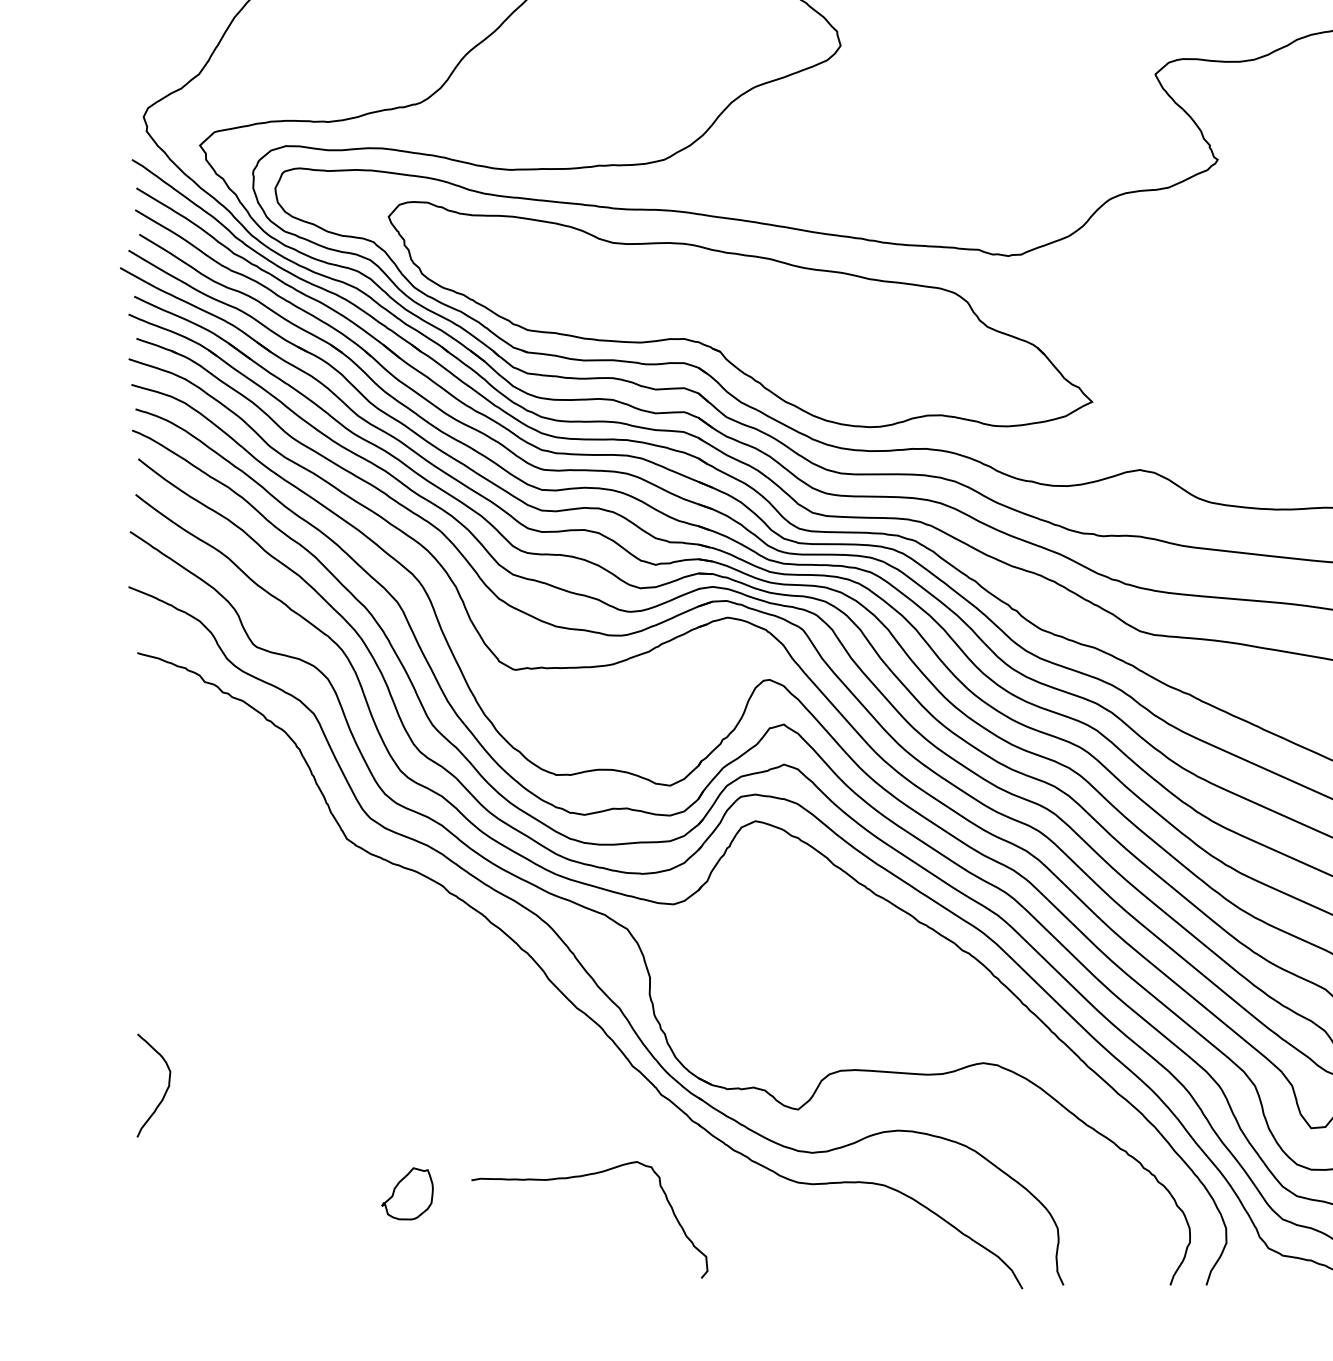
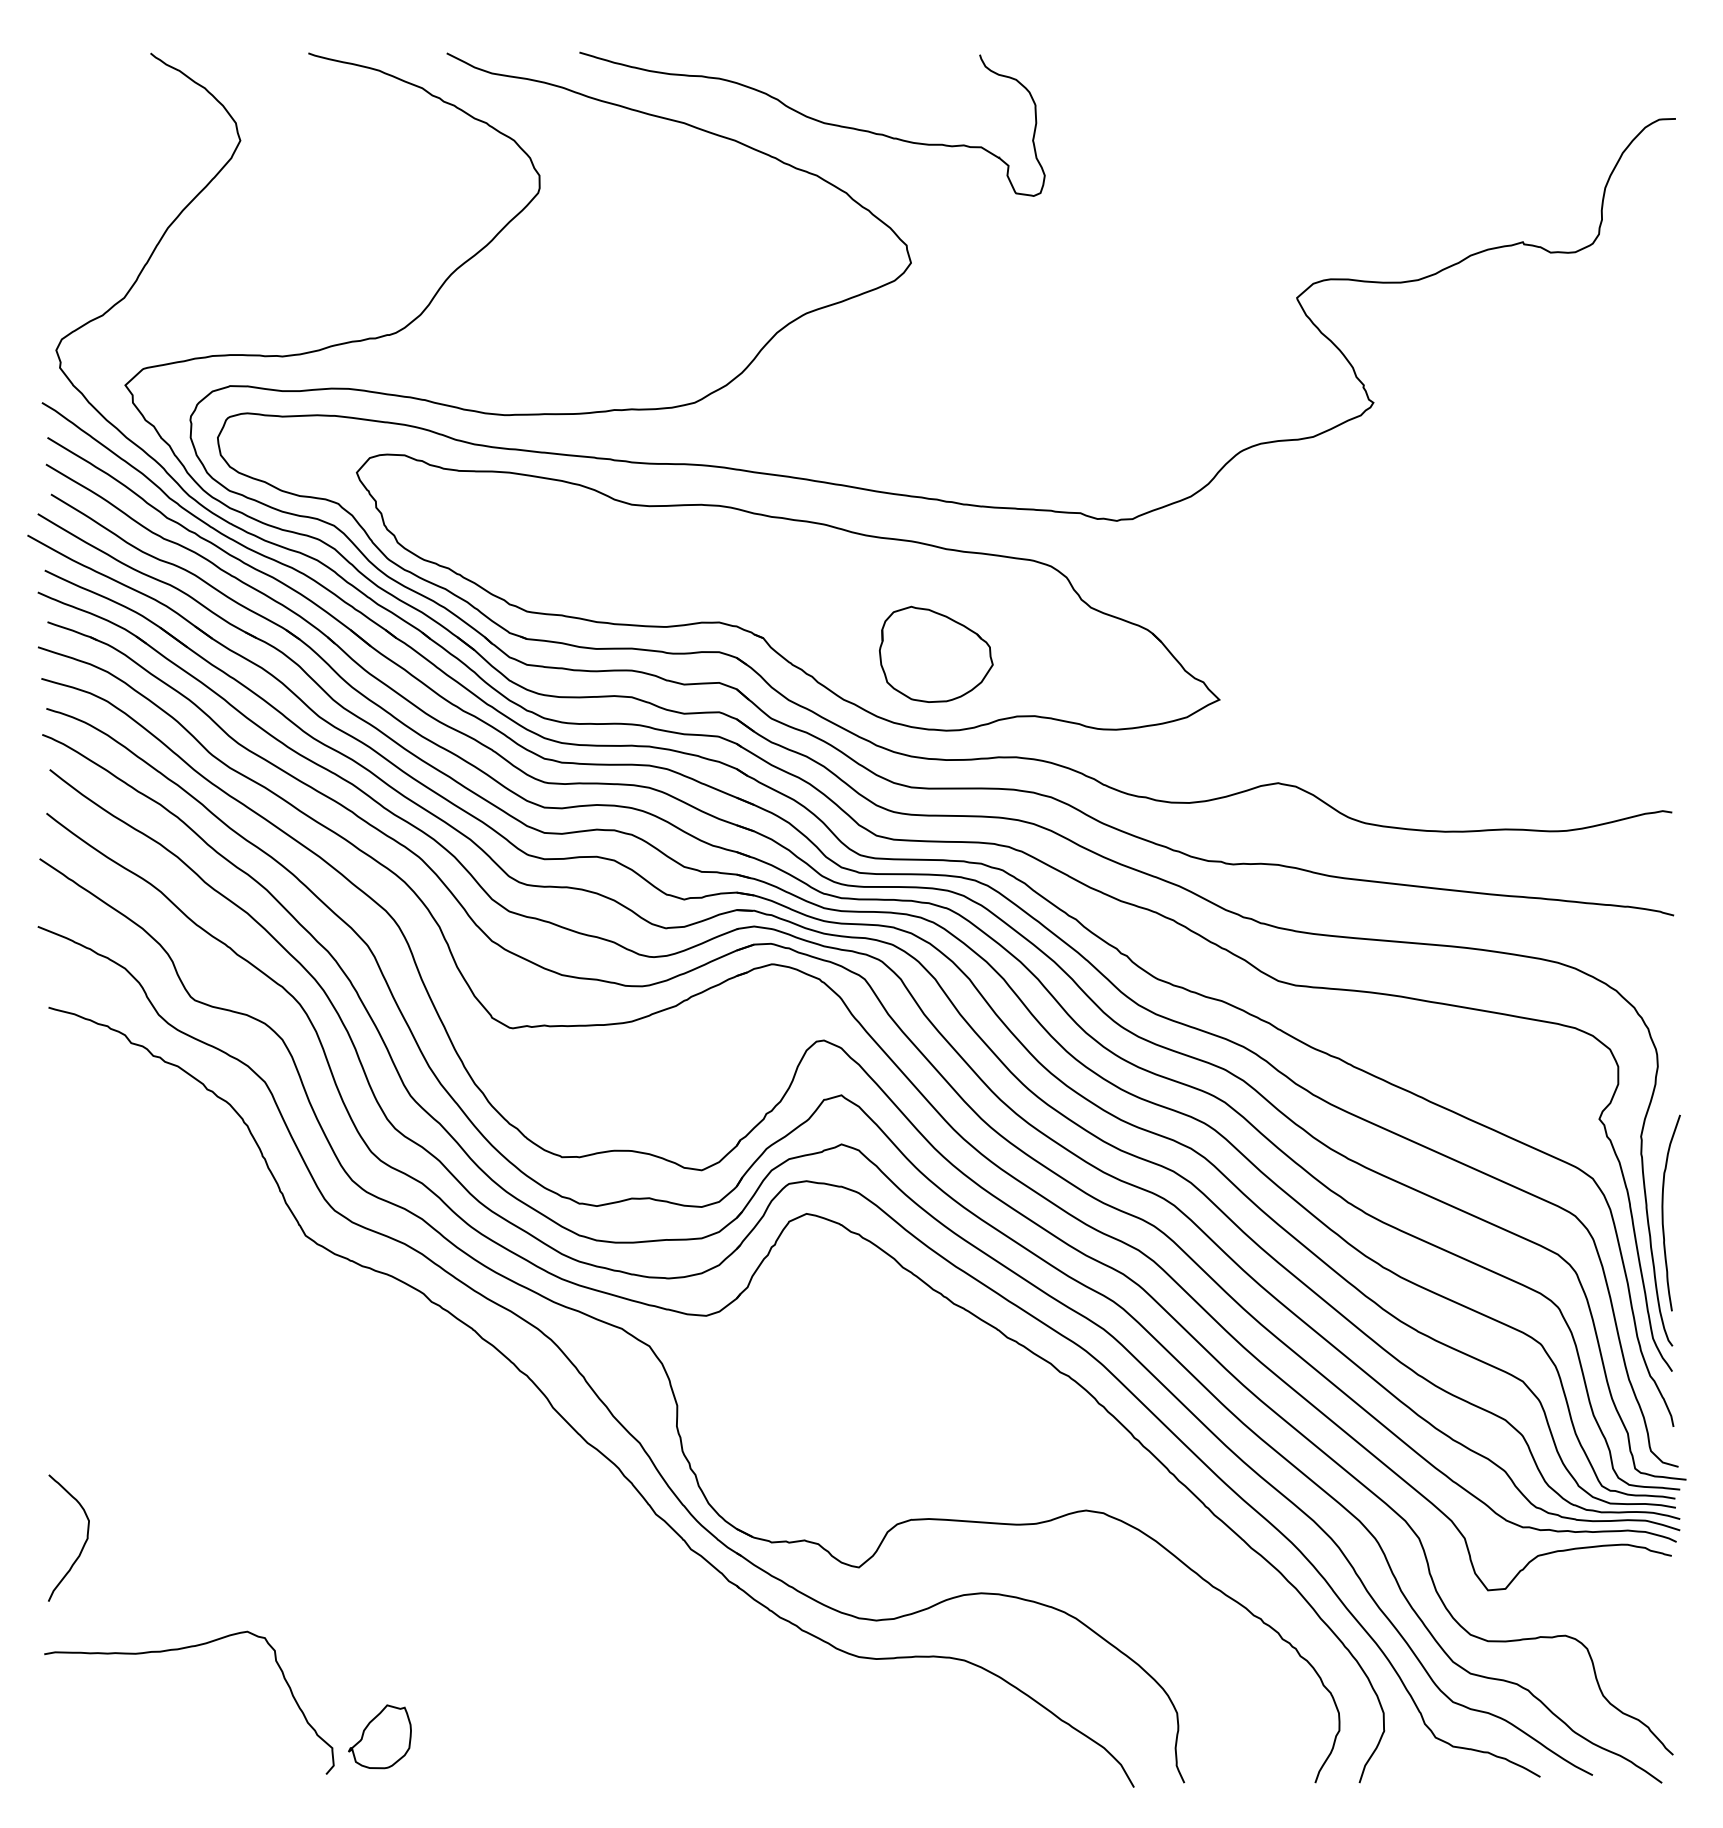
part: (861, 364) -> (936, 653), added
curve: (580, 1177) -> (178, 1650), moved
part: (407, 1193) -> (379, 1736), moved

